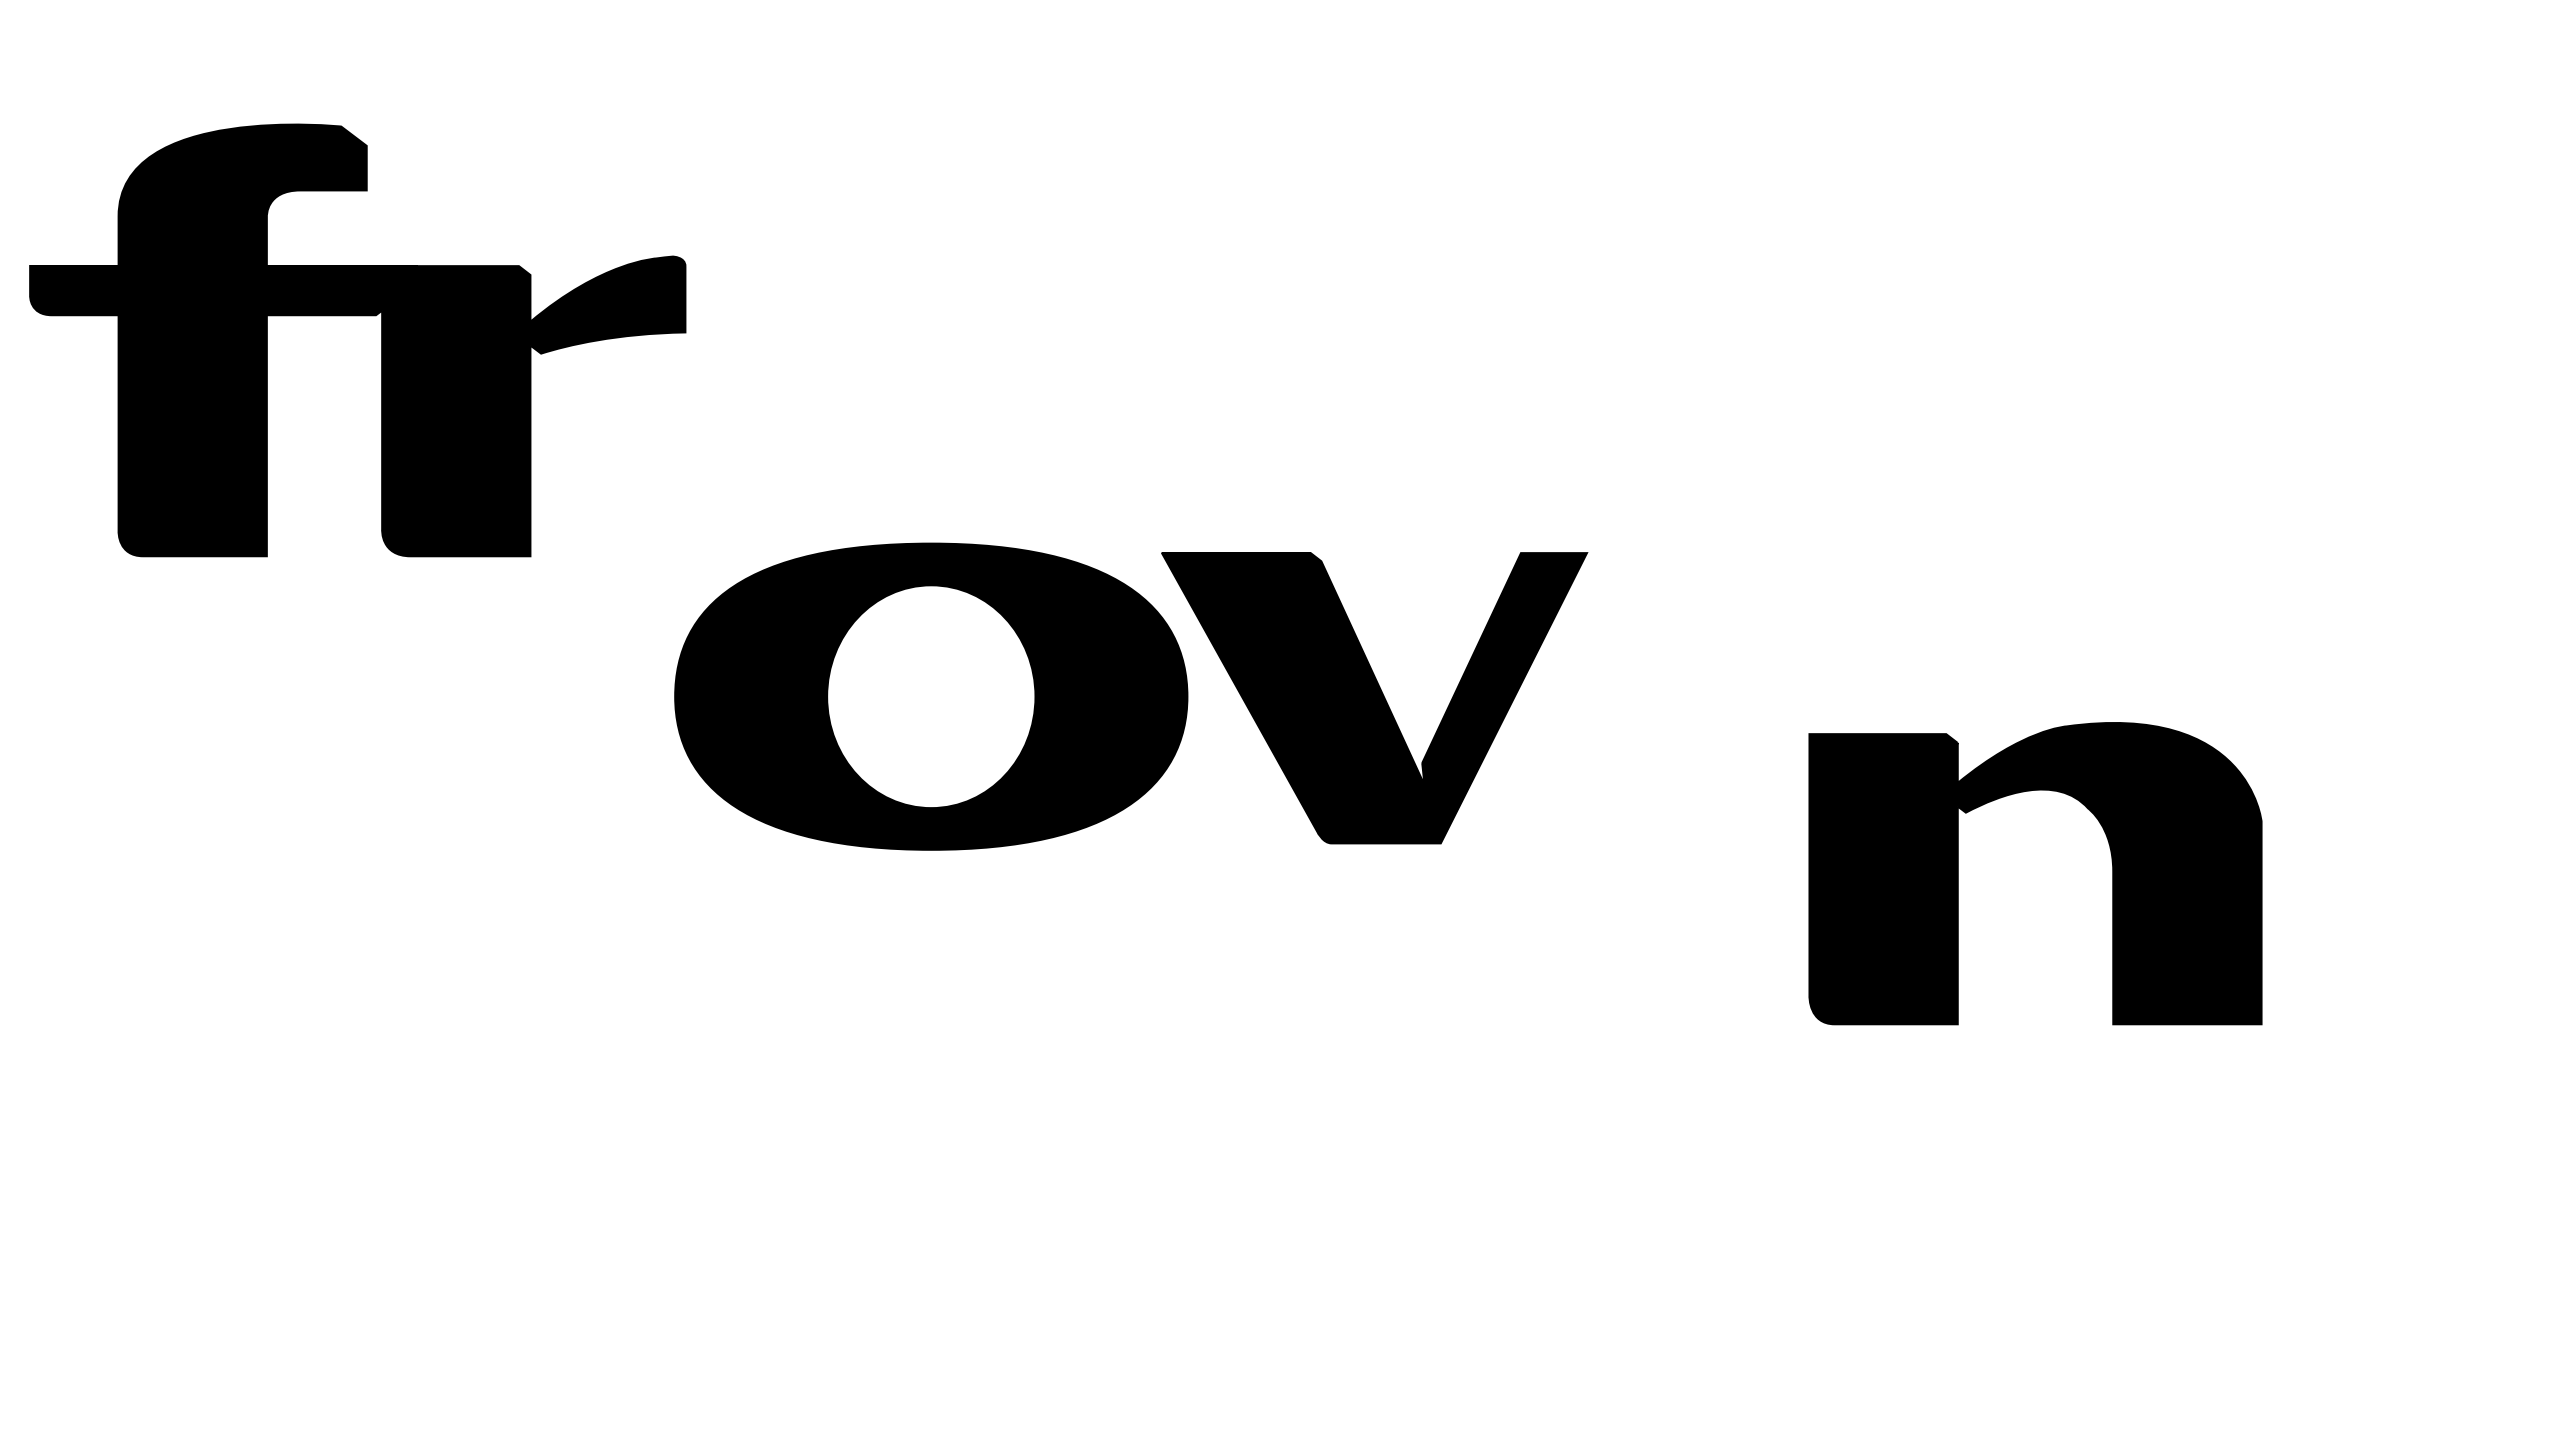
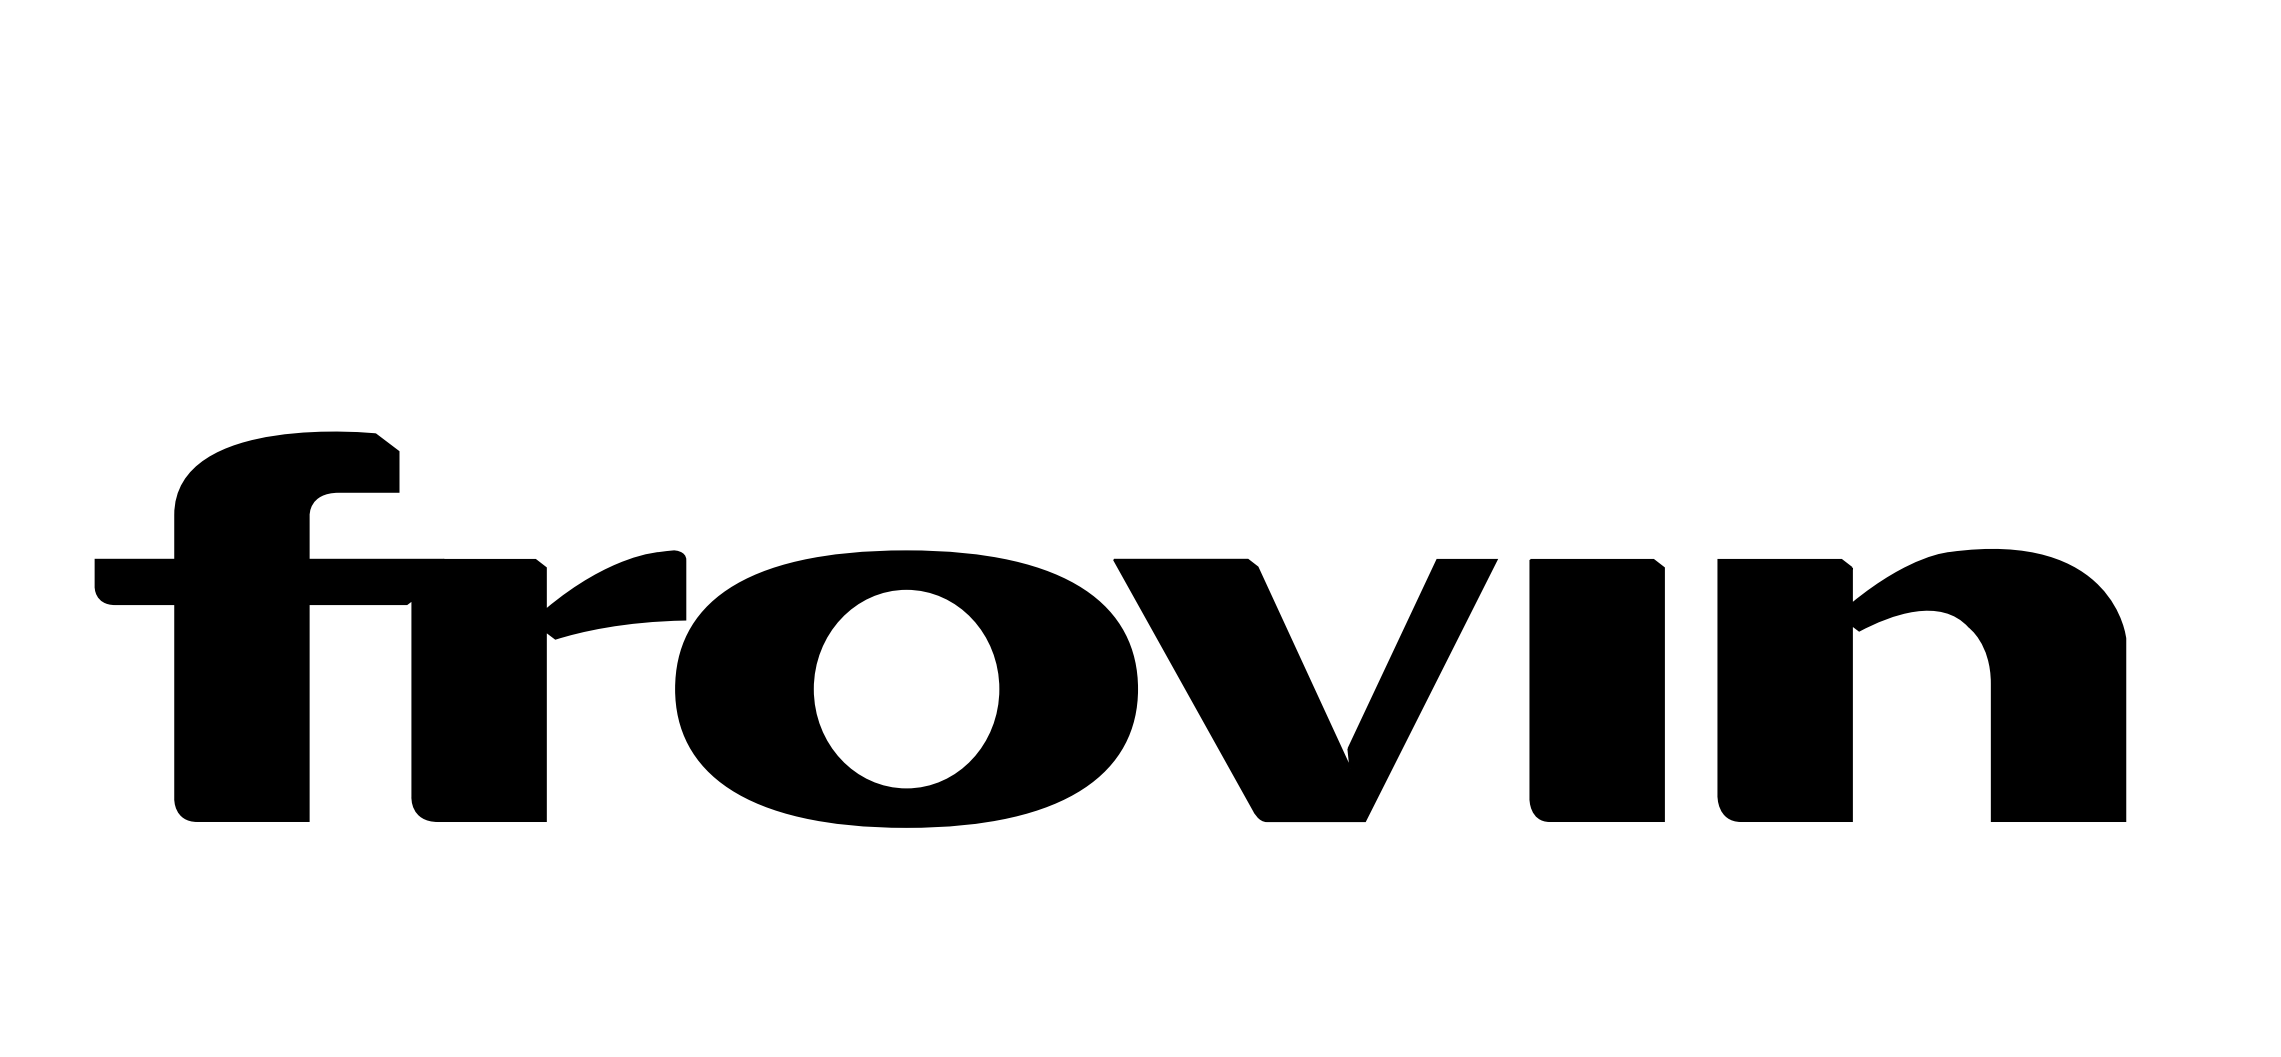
part: (357, 316) -> (390, 605), moved
part: (1698, 698) -> (1596, 690), added
part: (2111, 861) -> (1990, 674), moved

